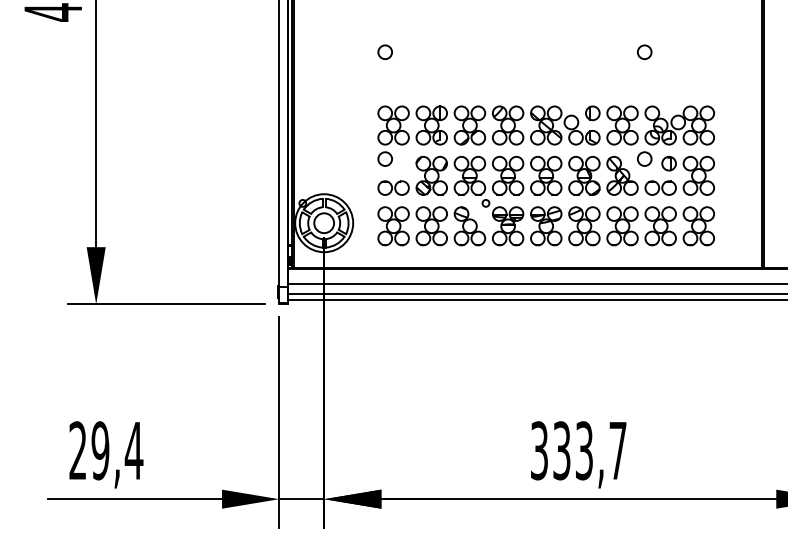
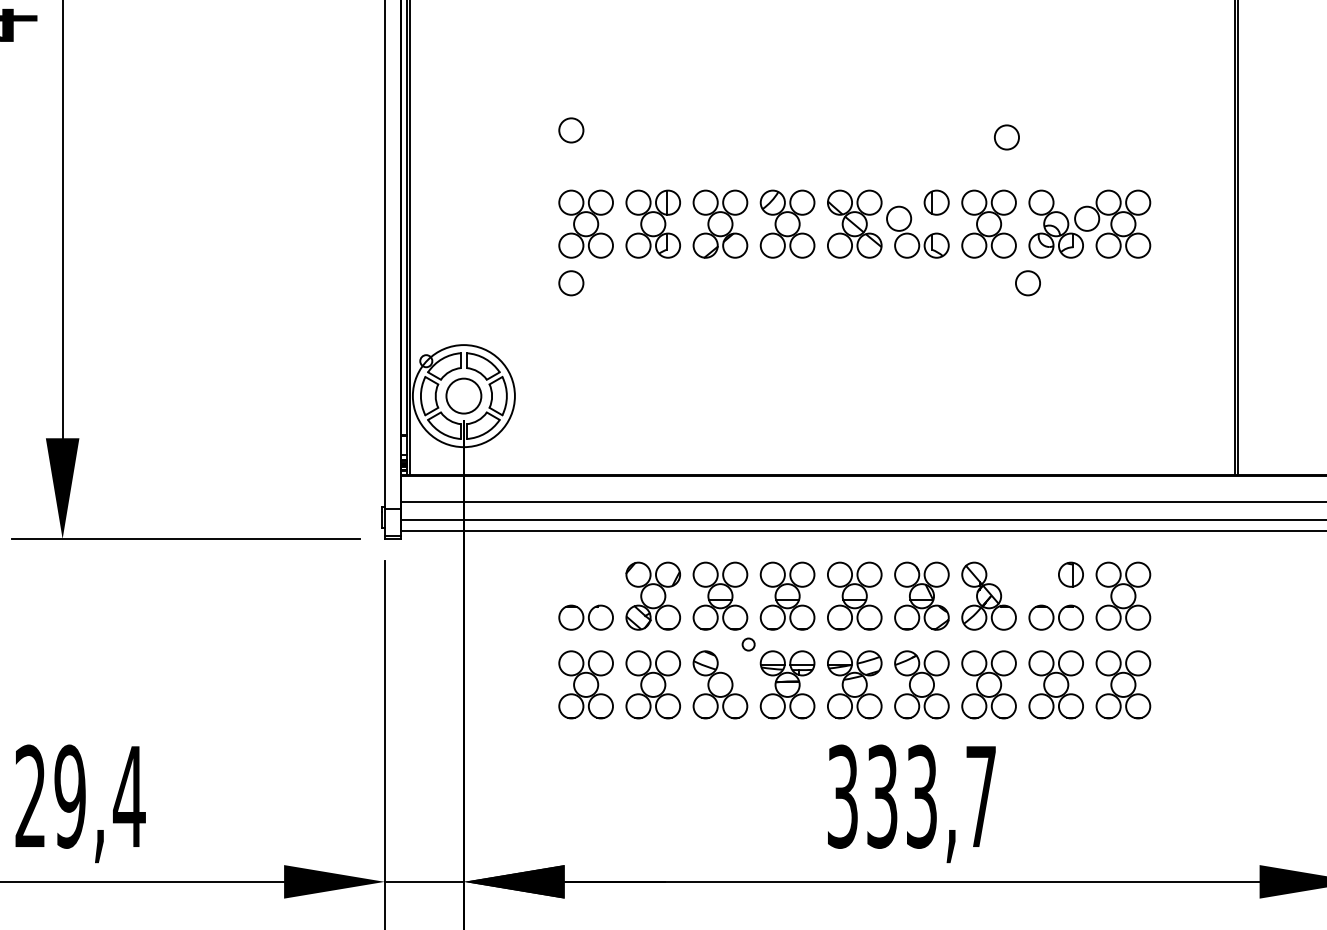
circle: (384, 51) -> (570, 129), moved
circle: (644, 51) -> (1006, 136), moved
part: (542, 207) -> (848, 651), moved

